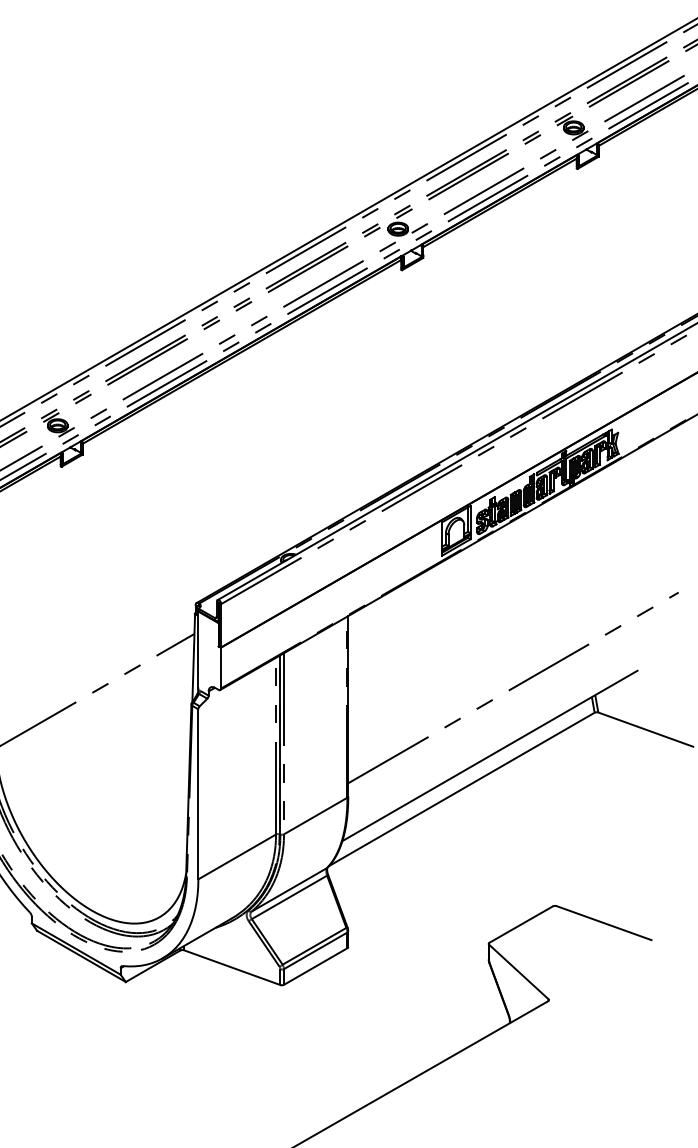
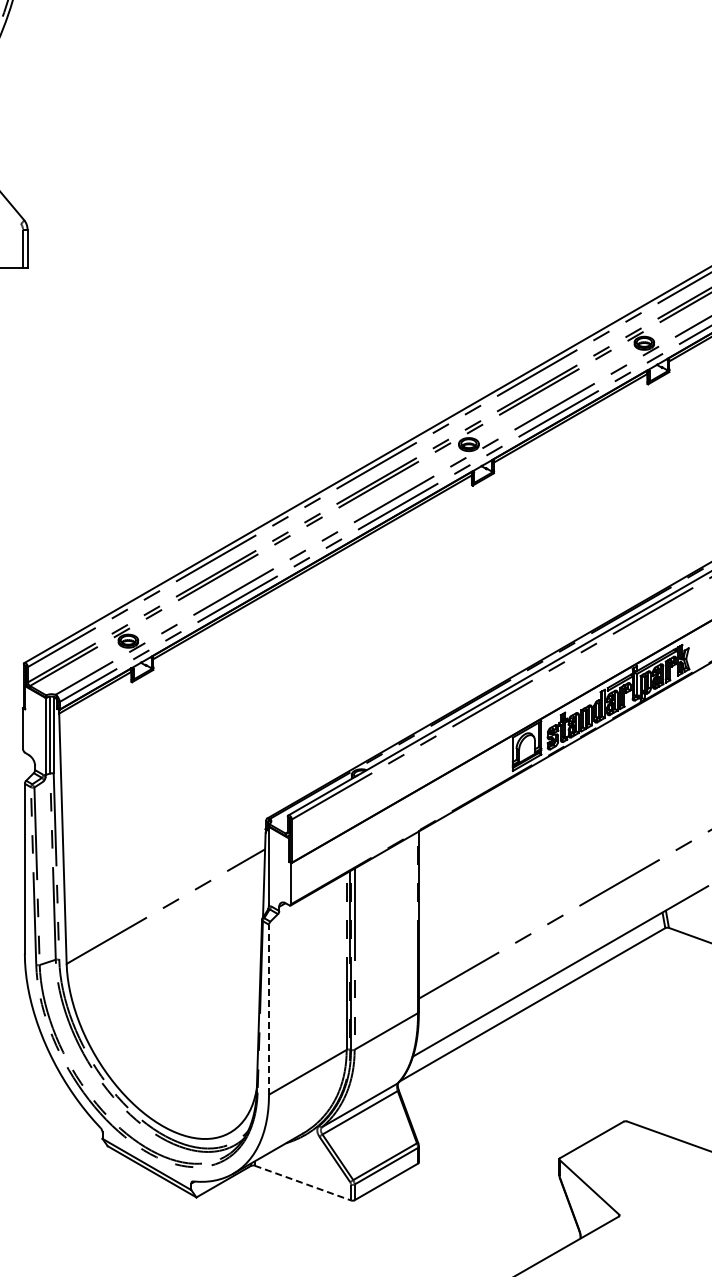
line: (198, 794) -> (269, 1009), solid -> dashed
line: (232, 968) -> (303, 1183), solid -> dashed

